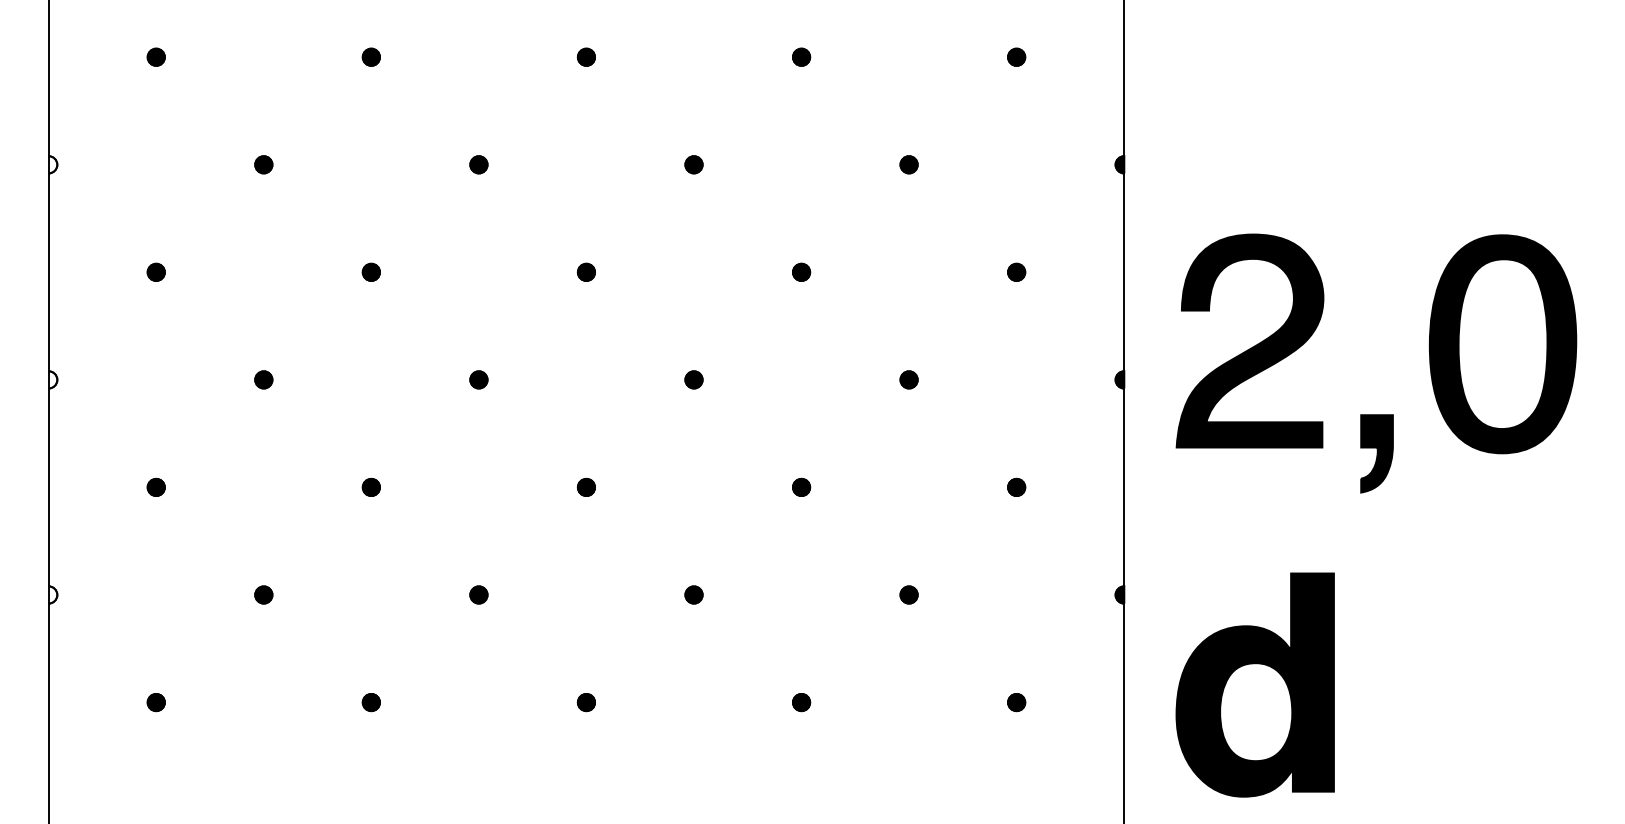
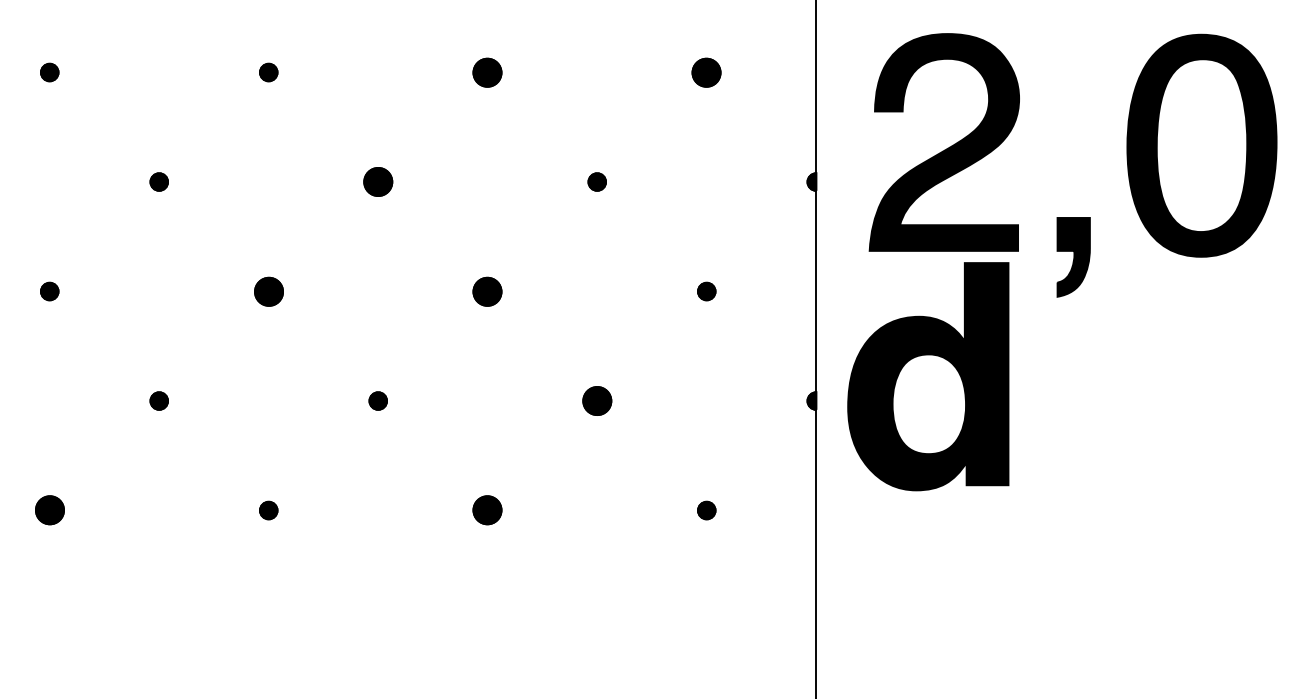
part: (801, 271) -> (487, 71), size x1.6
part: (1016, 271) -> (706, 71), size x1.6
part: (693, 379) -> (377, 181), size x1.6
part: (585, 486) -> (267, 290), size x1.6
part: (801, 486) -> (487, 290), size x1.6
part: (908, 594) -> (596, 400), size x1.6
part: (1254, 684) -> (927, 376), moved
part: (370, 702) -> (48, 510), size x1.6
part: (801, 702) -> (487, 510), size x1.6

